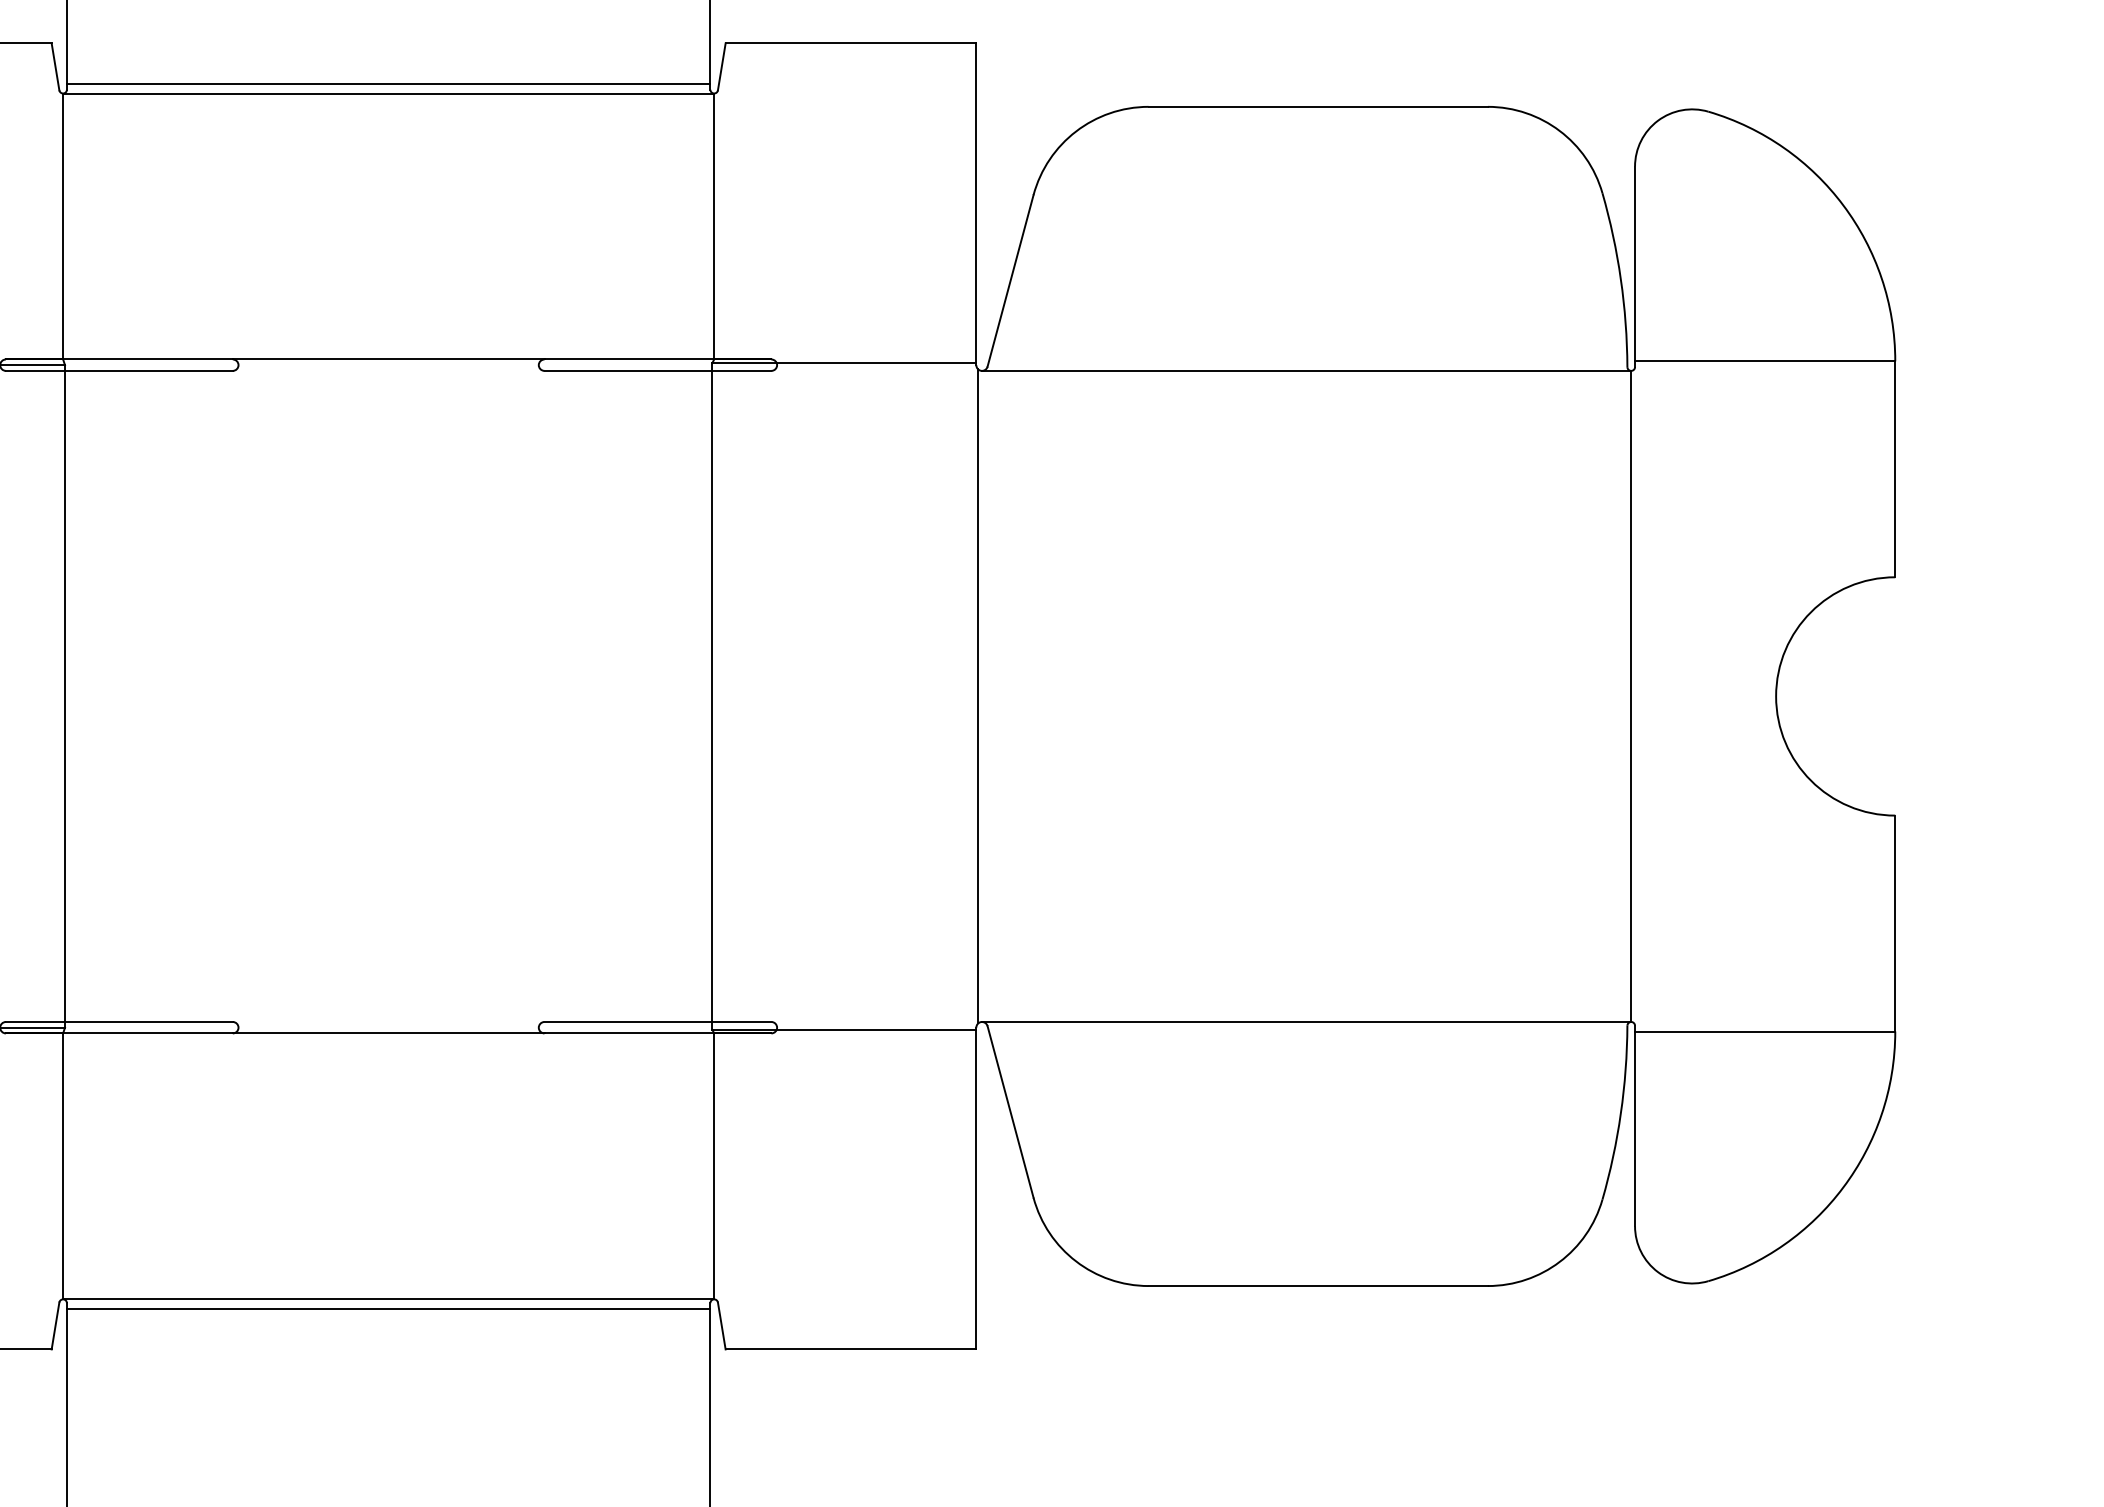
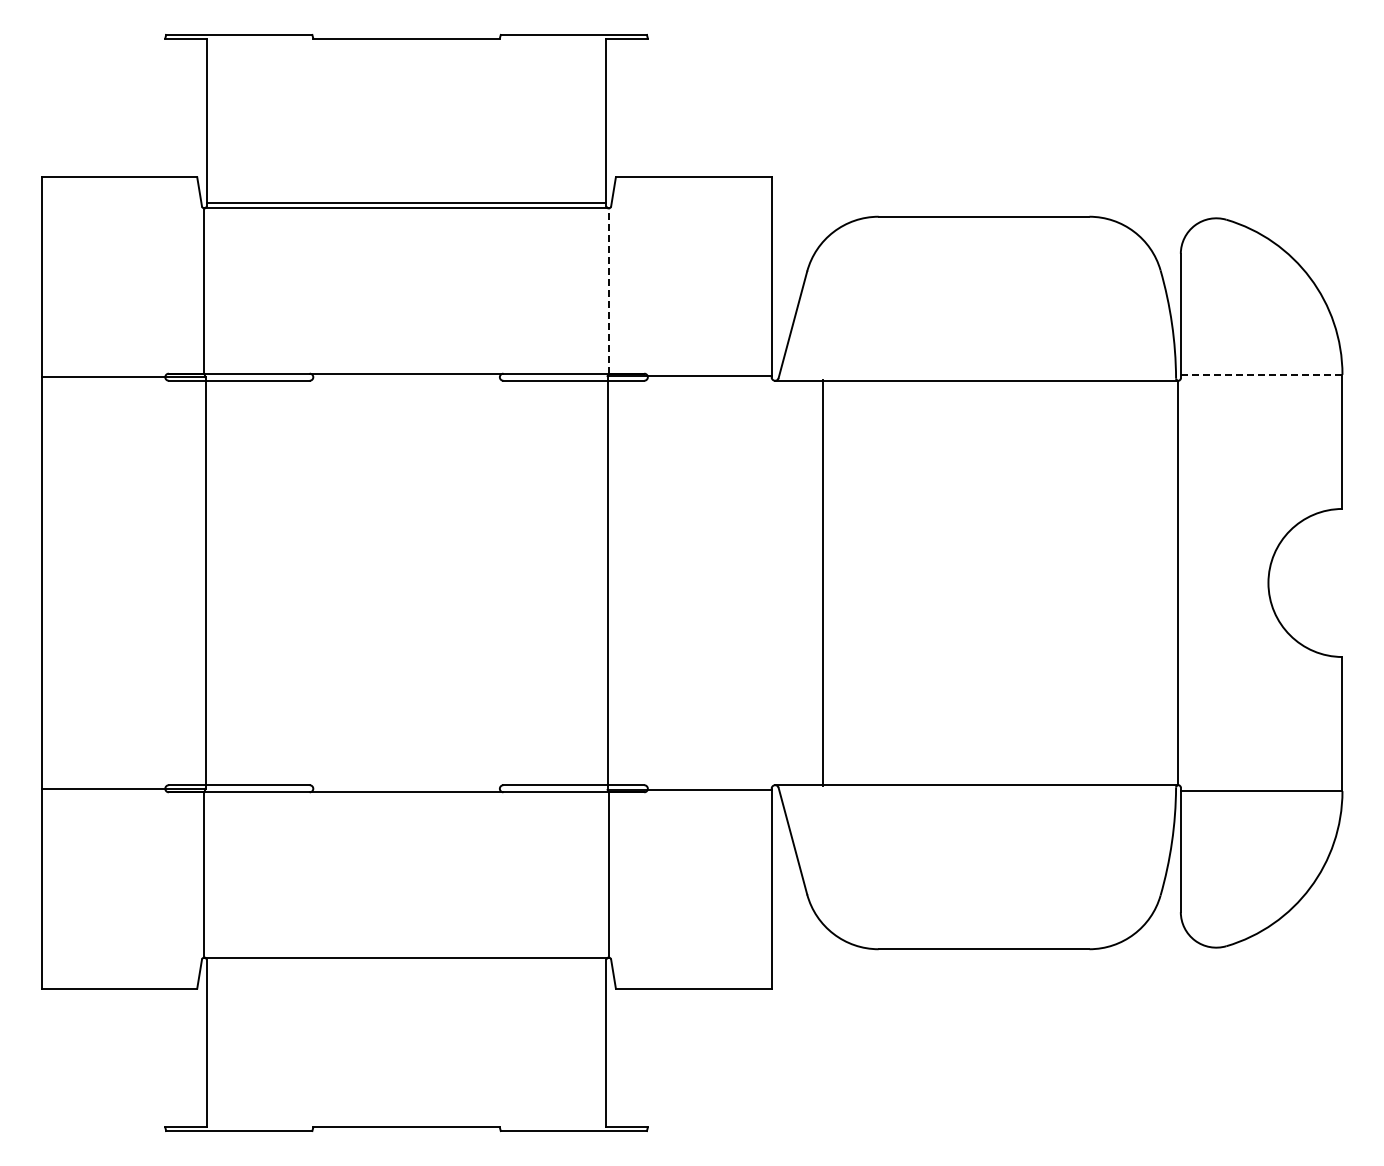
line: (713, 227) -> (608, 291), solid -> dashed
line: (1764, 360) -> (1261, 374), solid -> dashed
line: (977, 695) -> (822, 582), moved
line: (388, 1308) -> (406, 963), removed

